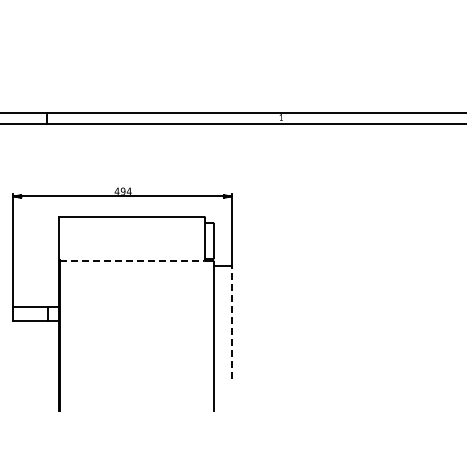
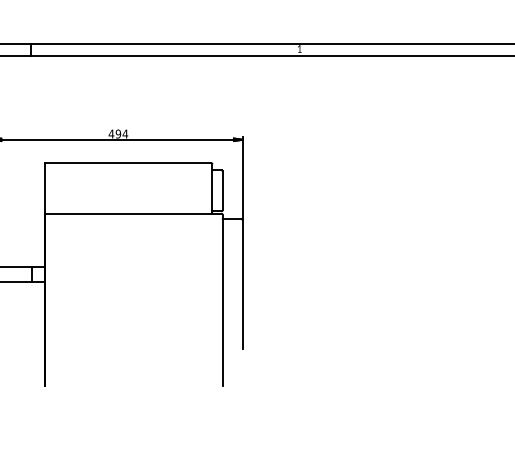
line: (132, 261) -> (129, 214), dashed -> solid
line: (231, 322) -> (242, 284), dashed -> solid

